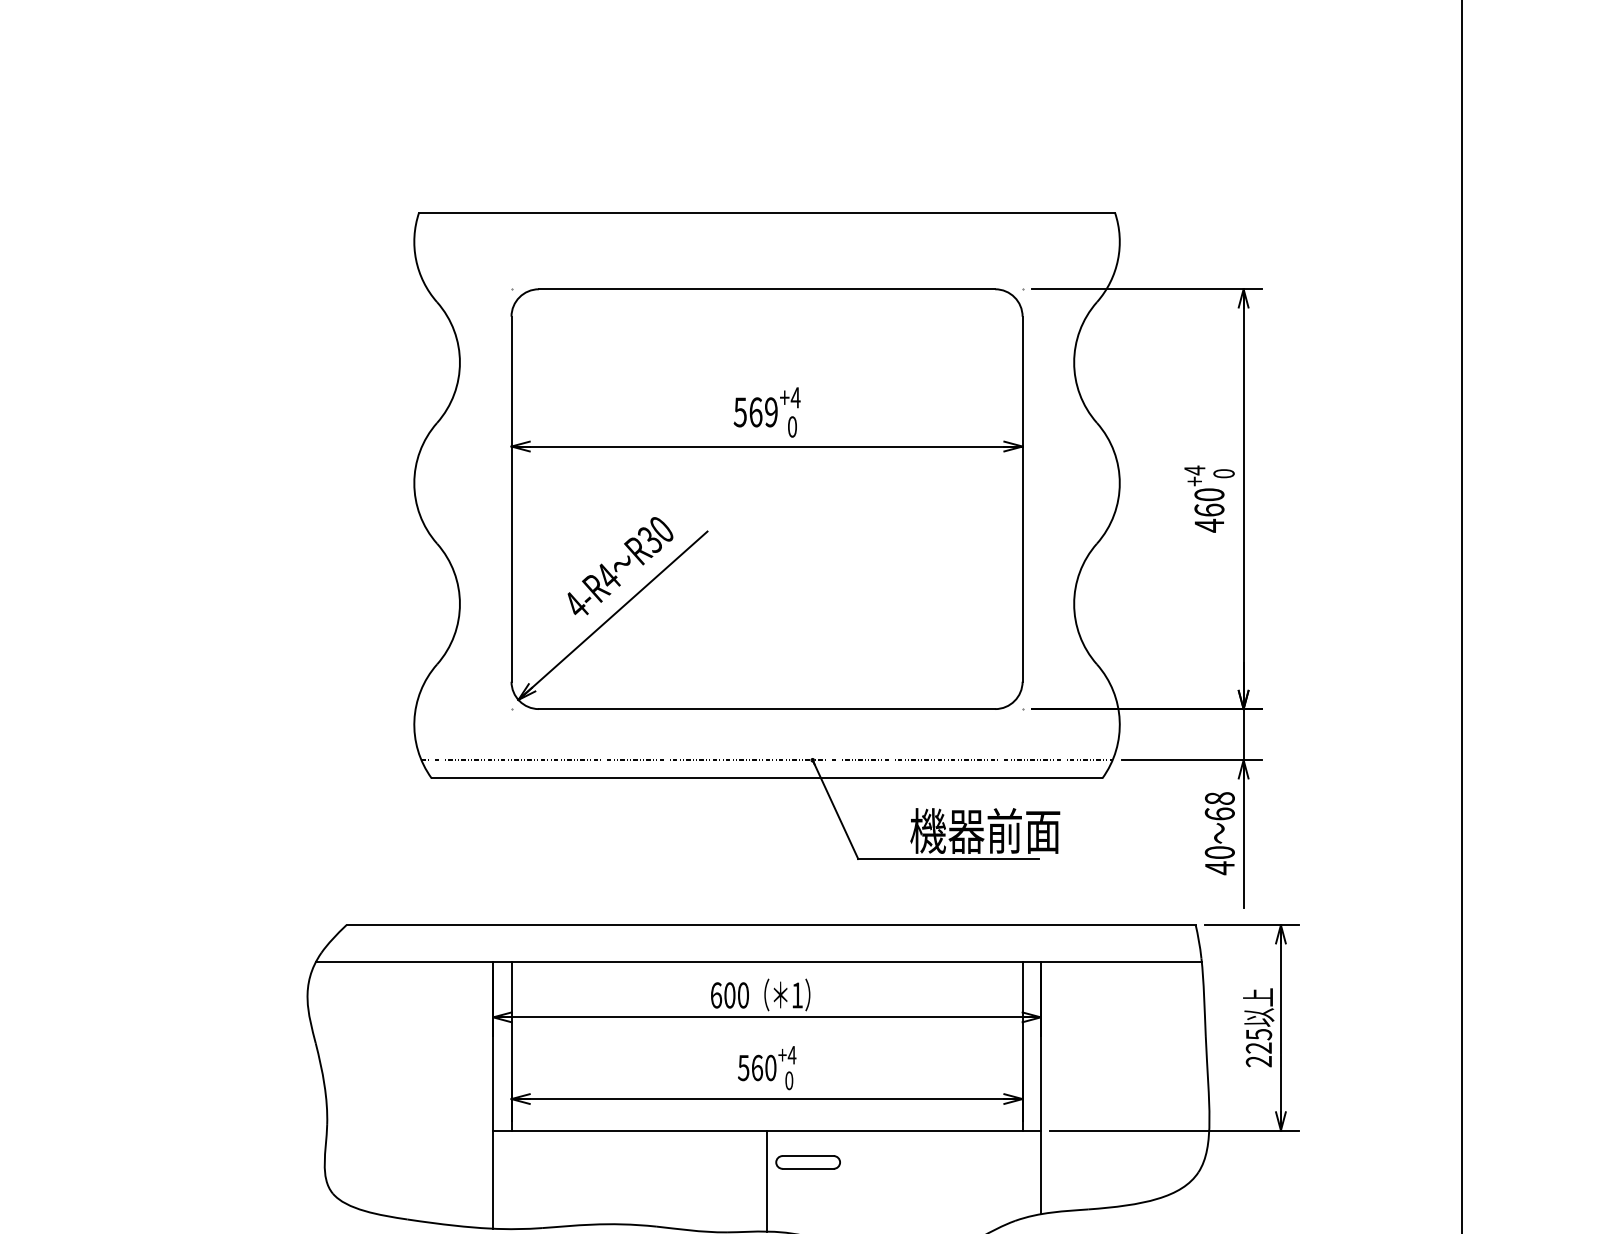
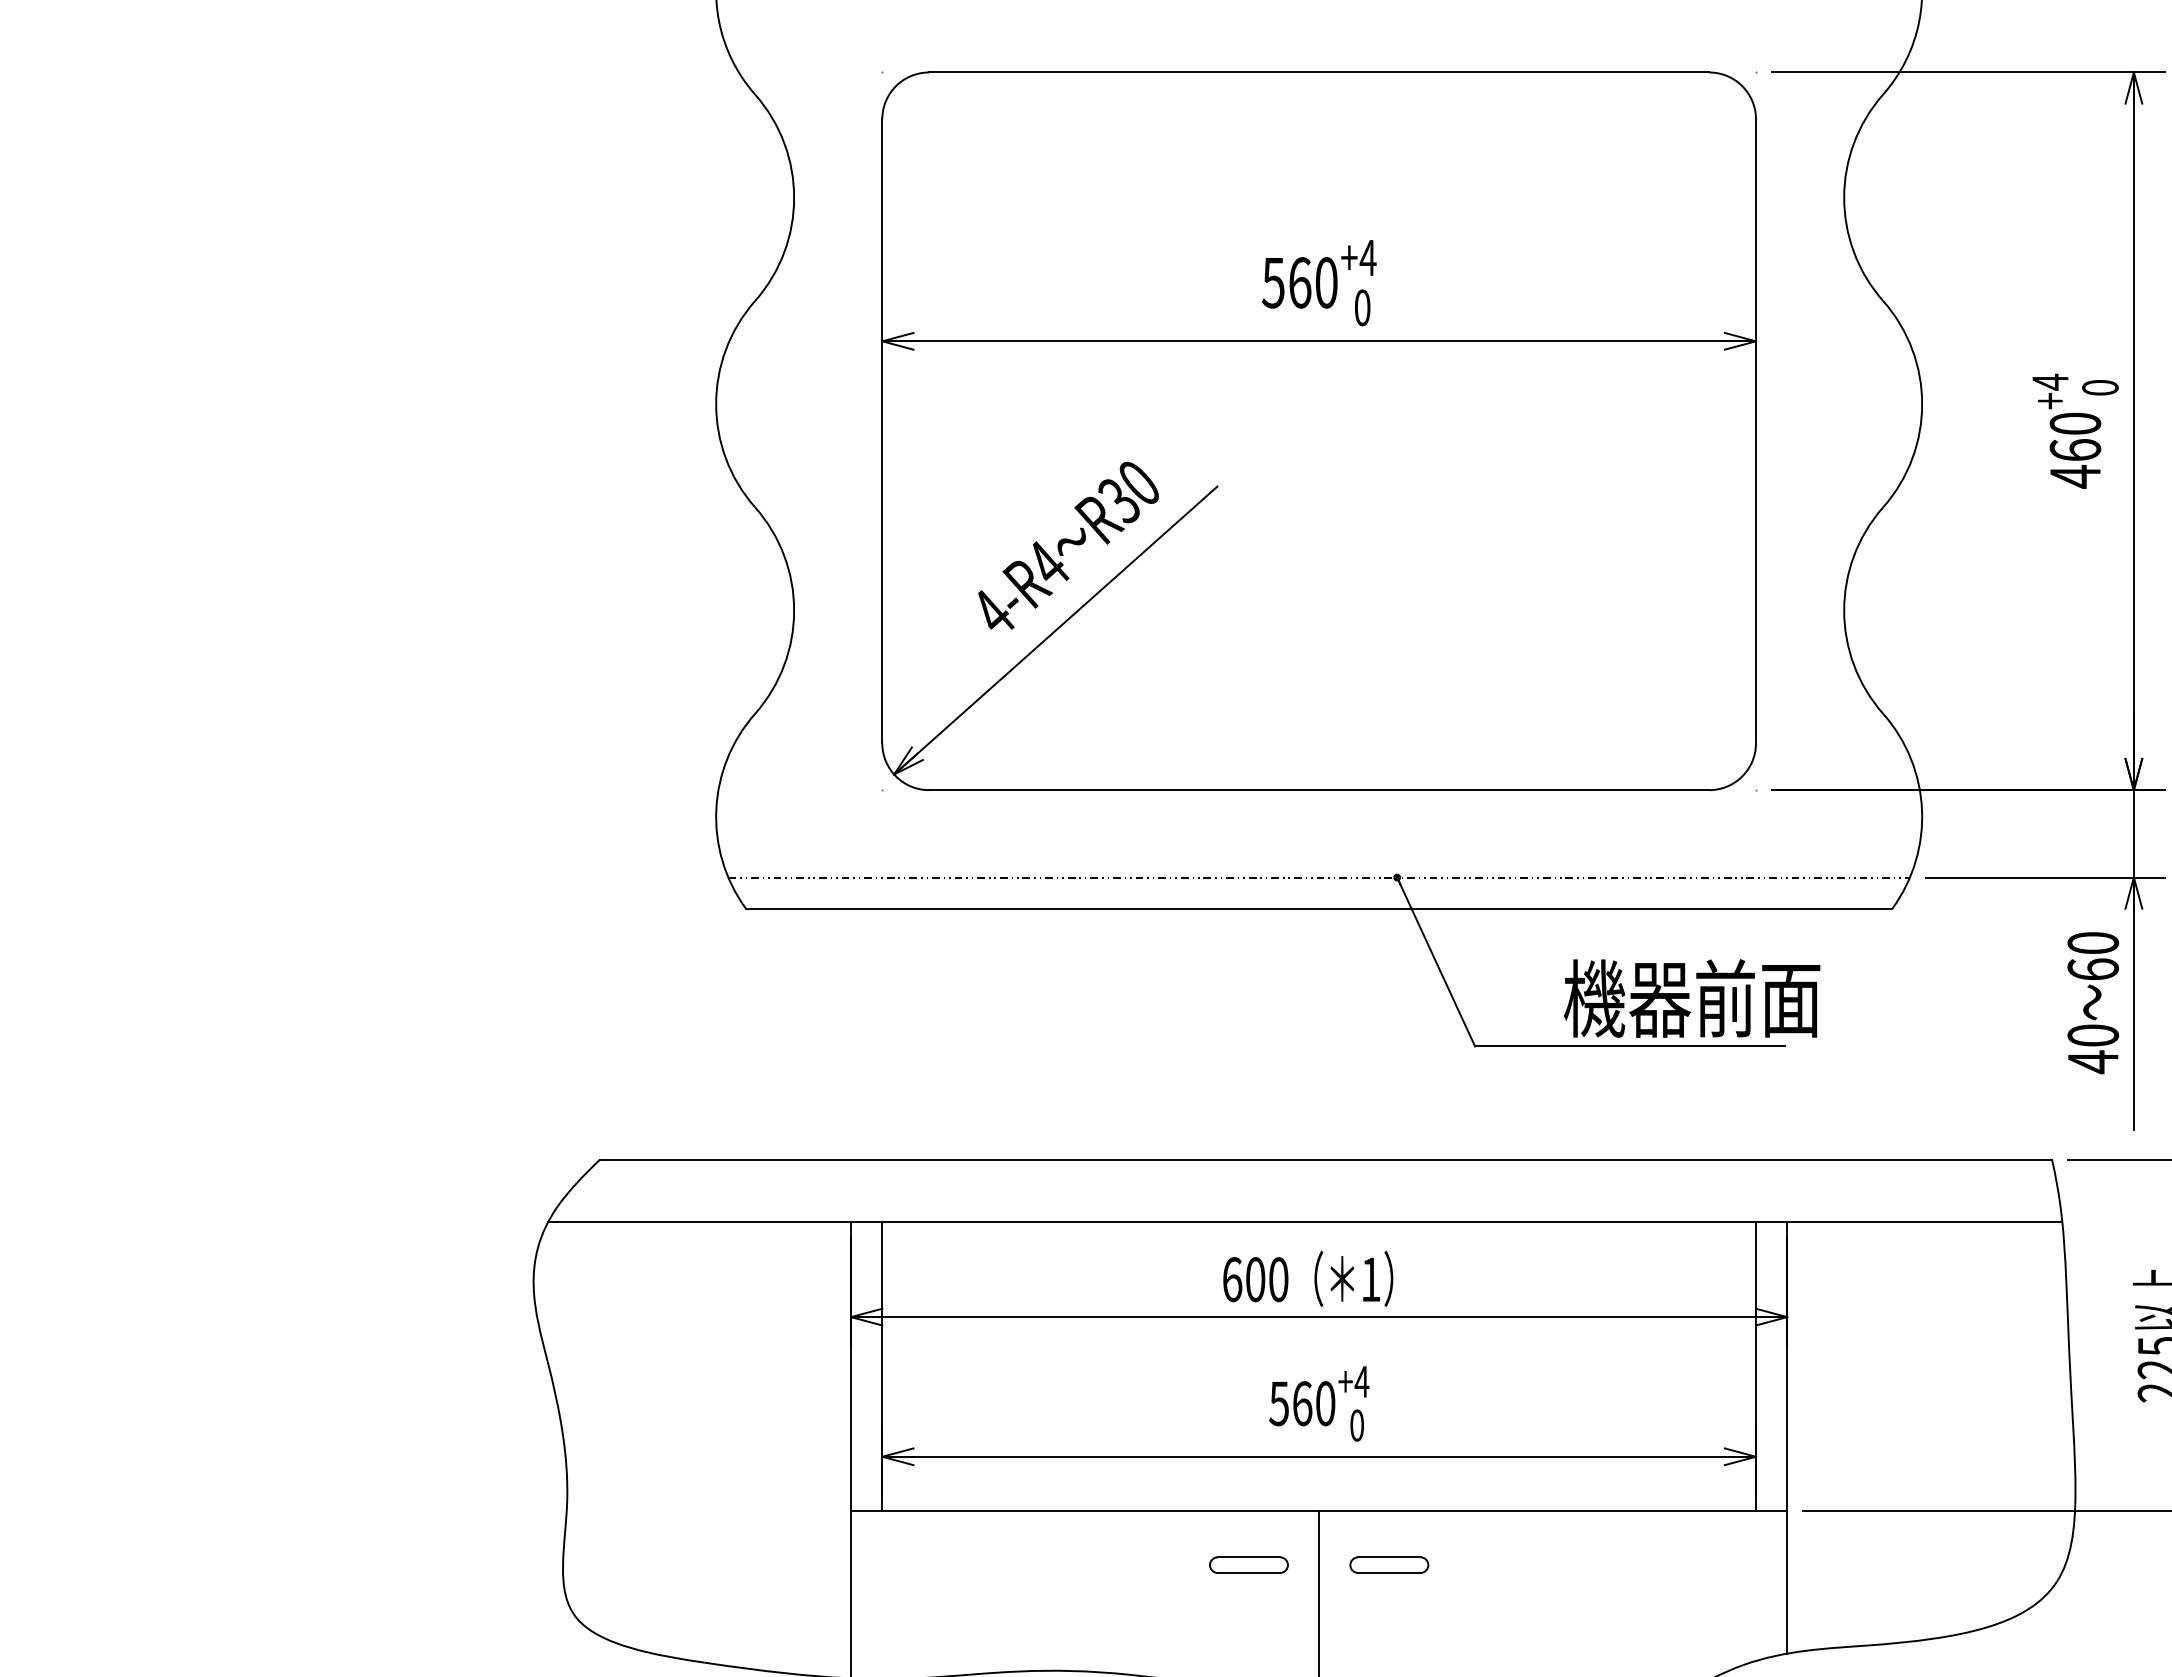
text: (771, 412) -> (1326, 283), 569 -> 560
text: (1219, 798) -> (2092, 942), 68 -> 60
part: (725, 1162) -> (1248, 1565), added
part: (807, 1162) -> (1388, 1565), size x0.71

